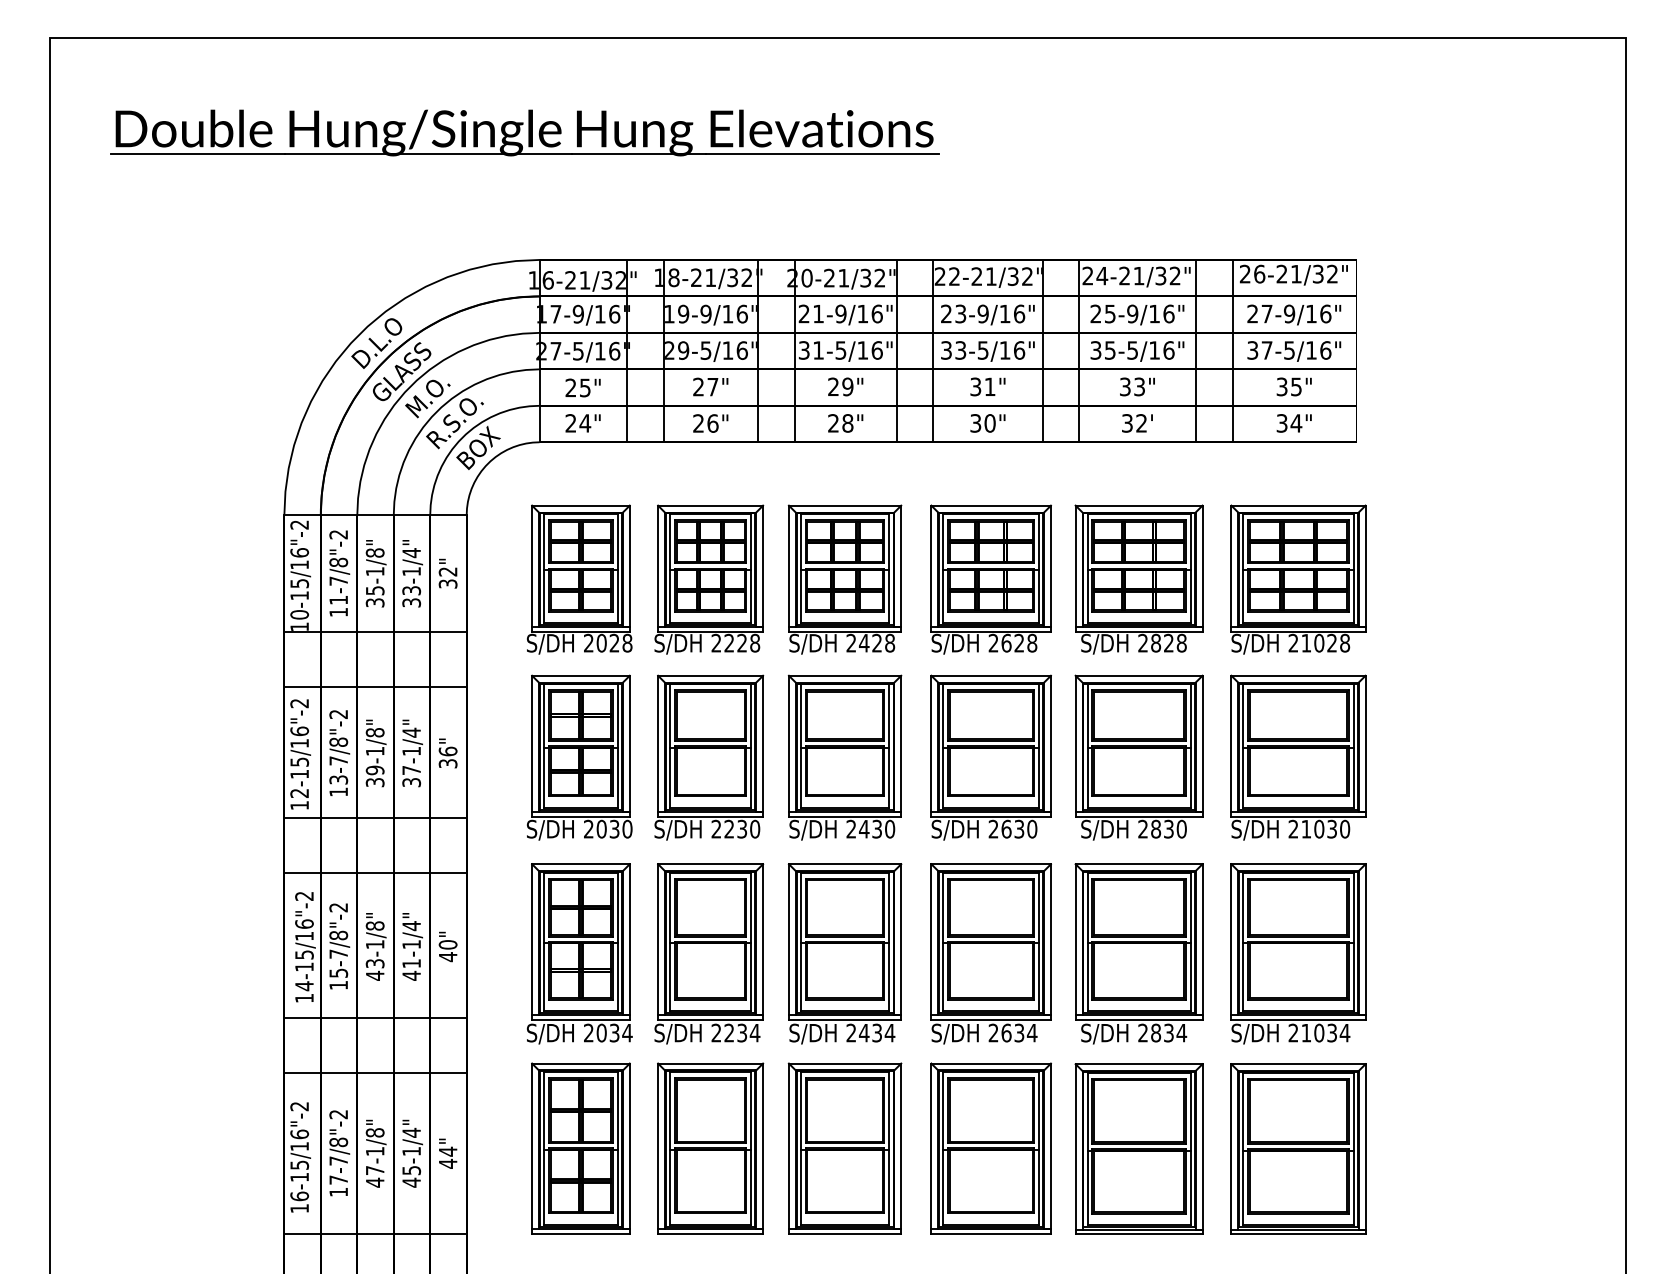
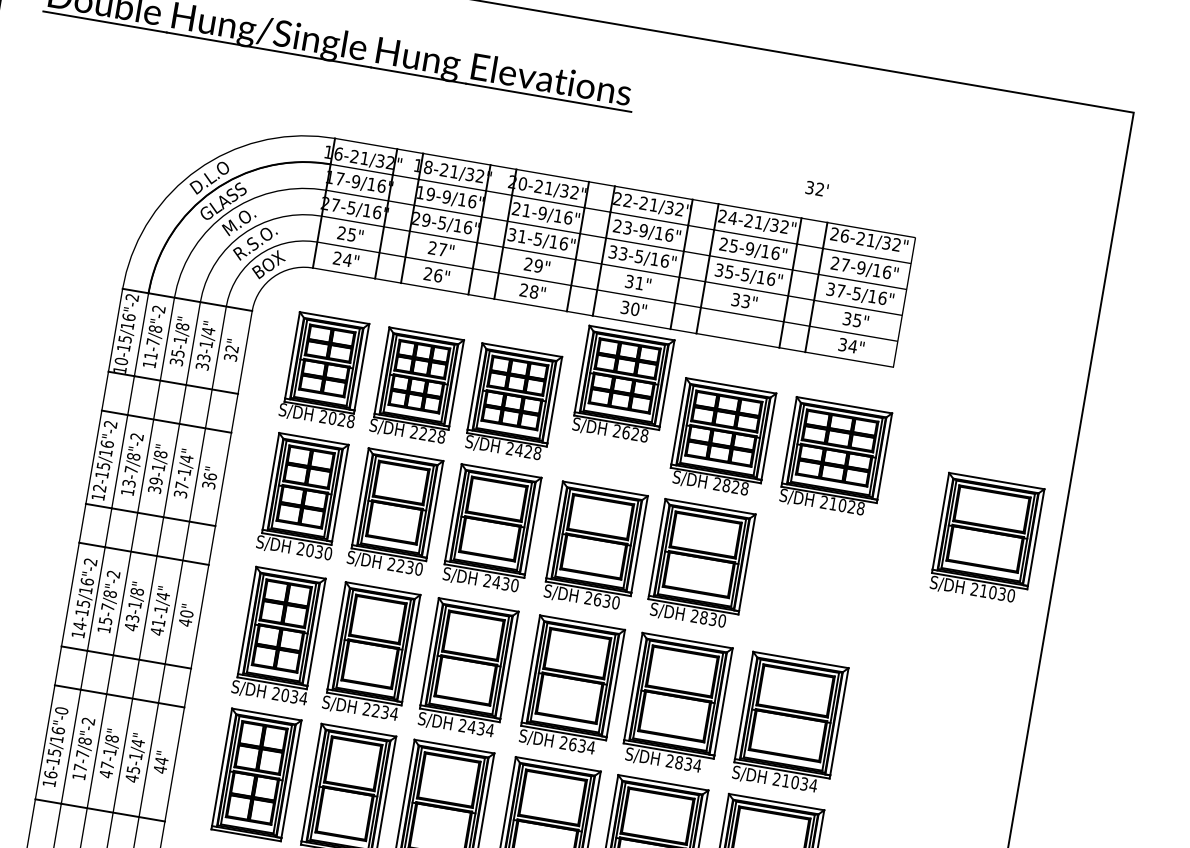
text: (1137, 423) -> (817, 189), moved
part: (990, 579) -> (622, 385), moved
part: (1298, 757) -> (986, 539), moved
text: (299, 1106) -> (61, 710), 16-15/16"-2 -> 16-15/16"-0

